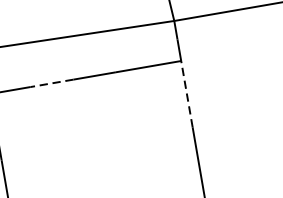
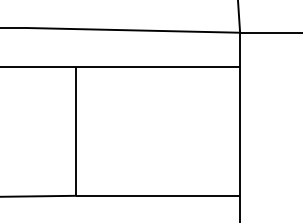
line: (51, 83) -> (128, 67), dashed -> solid
line: (187, 94) -> (240, 95), dashed -> solid

